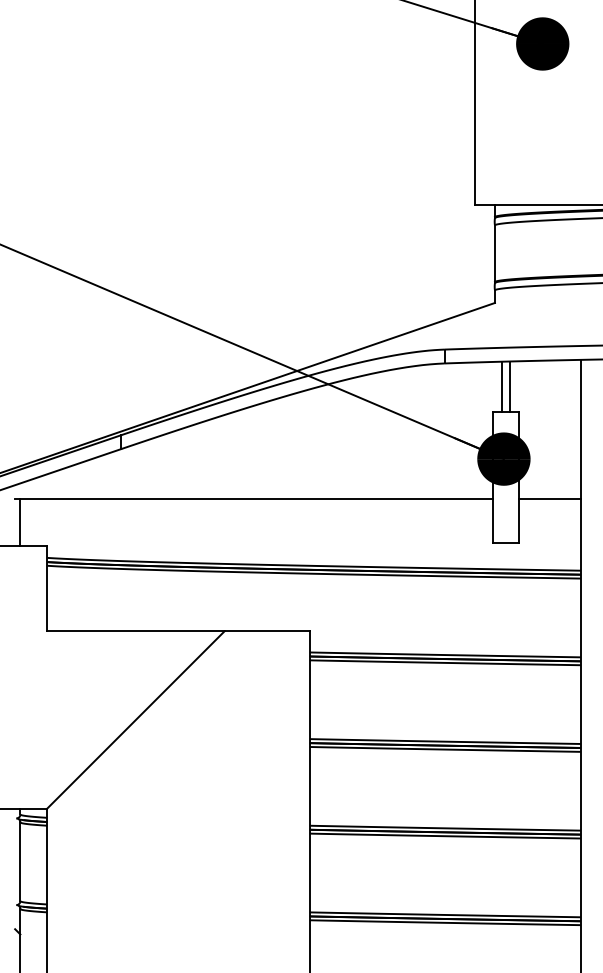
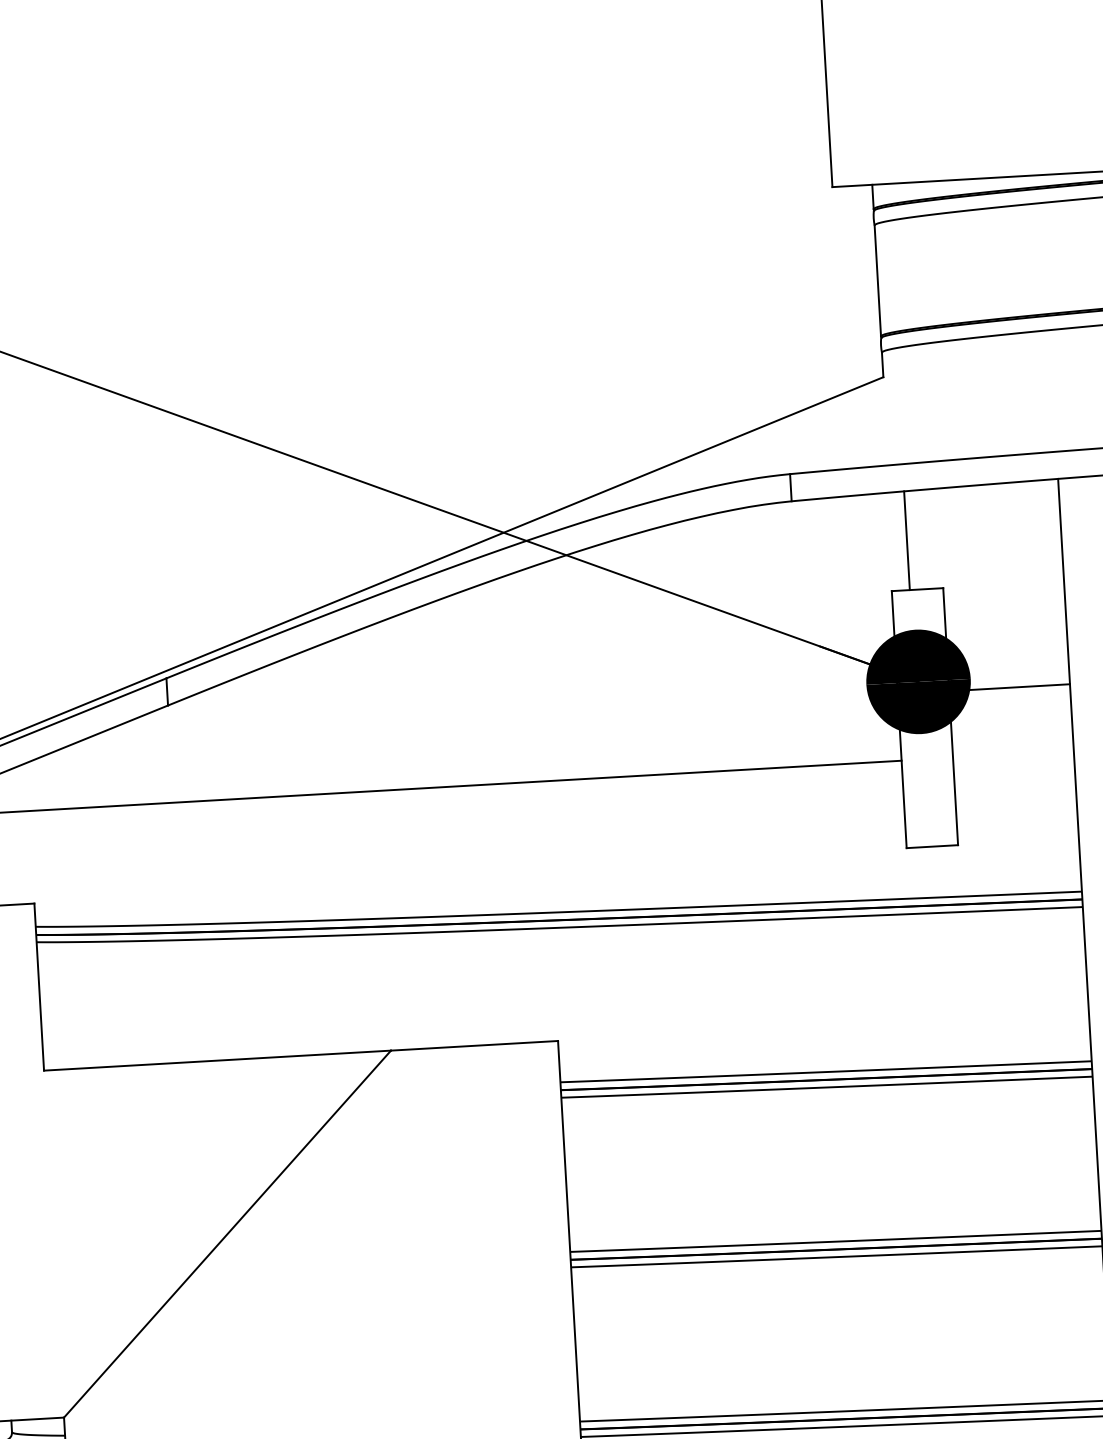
line: (510, 386) -> (923, 538), removed
line: (549, 498) -> (1008, 687), moved

